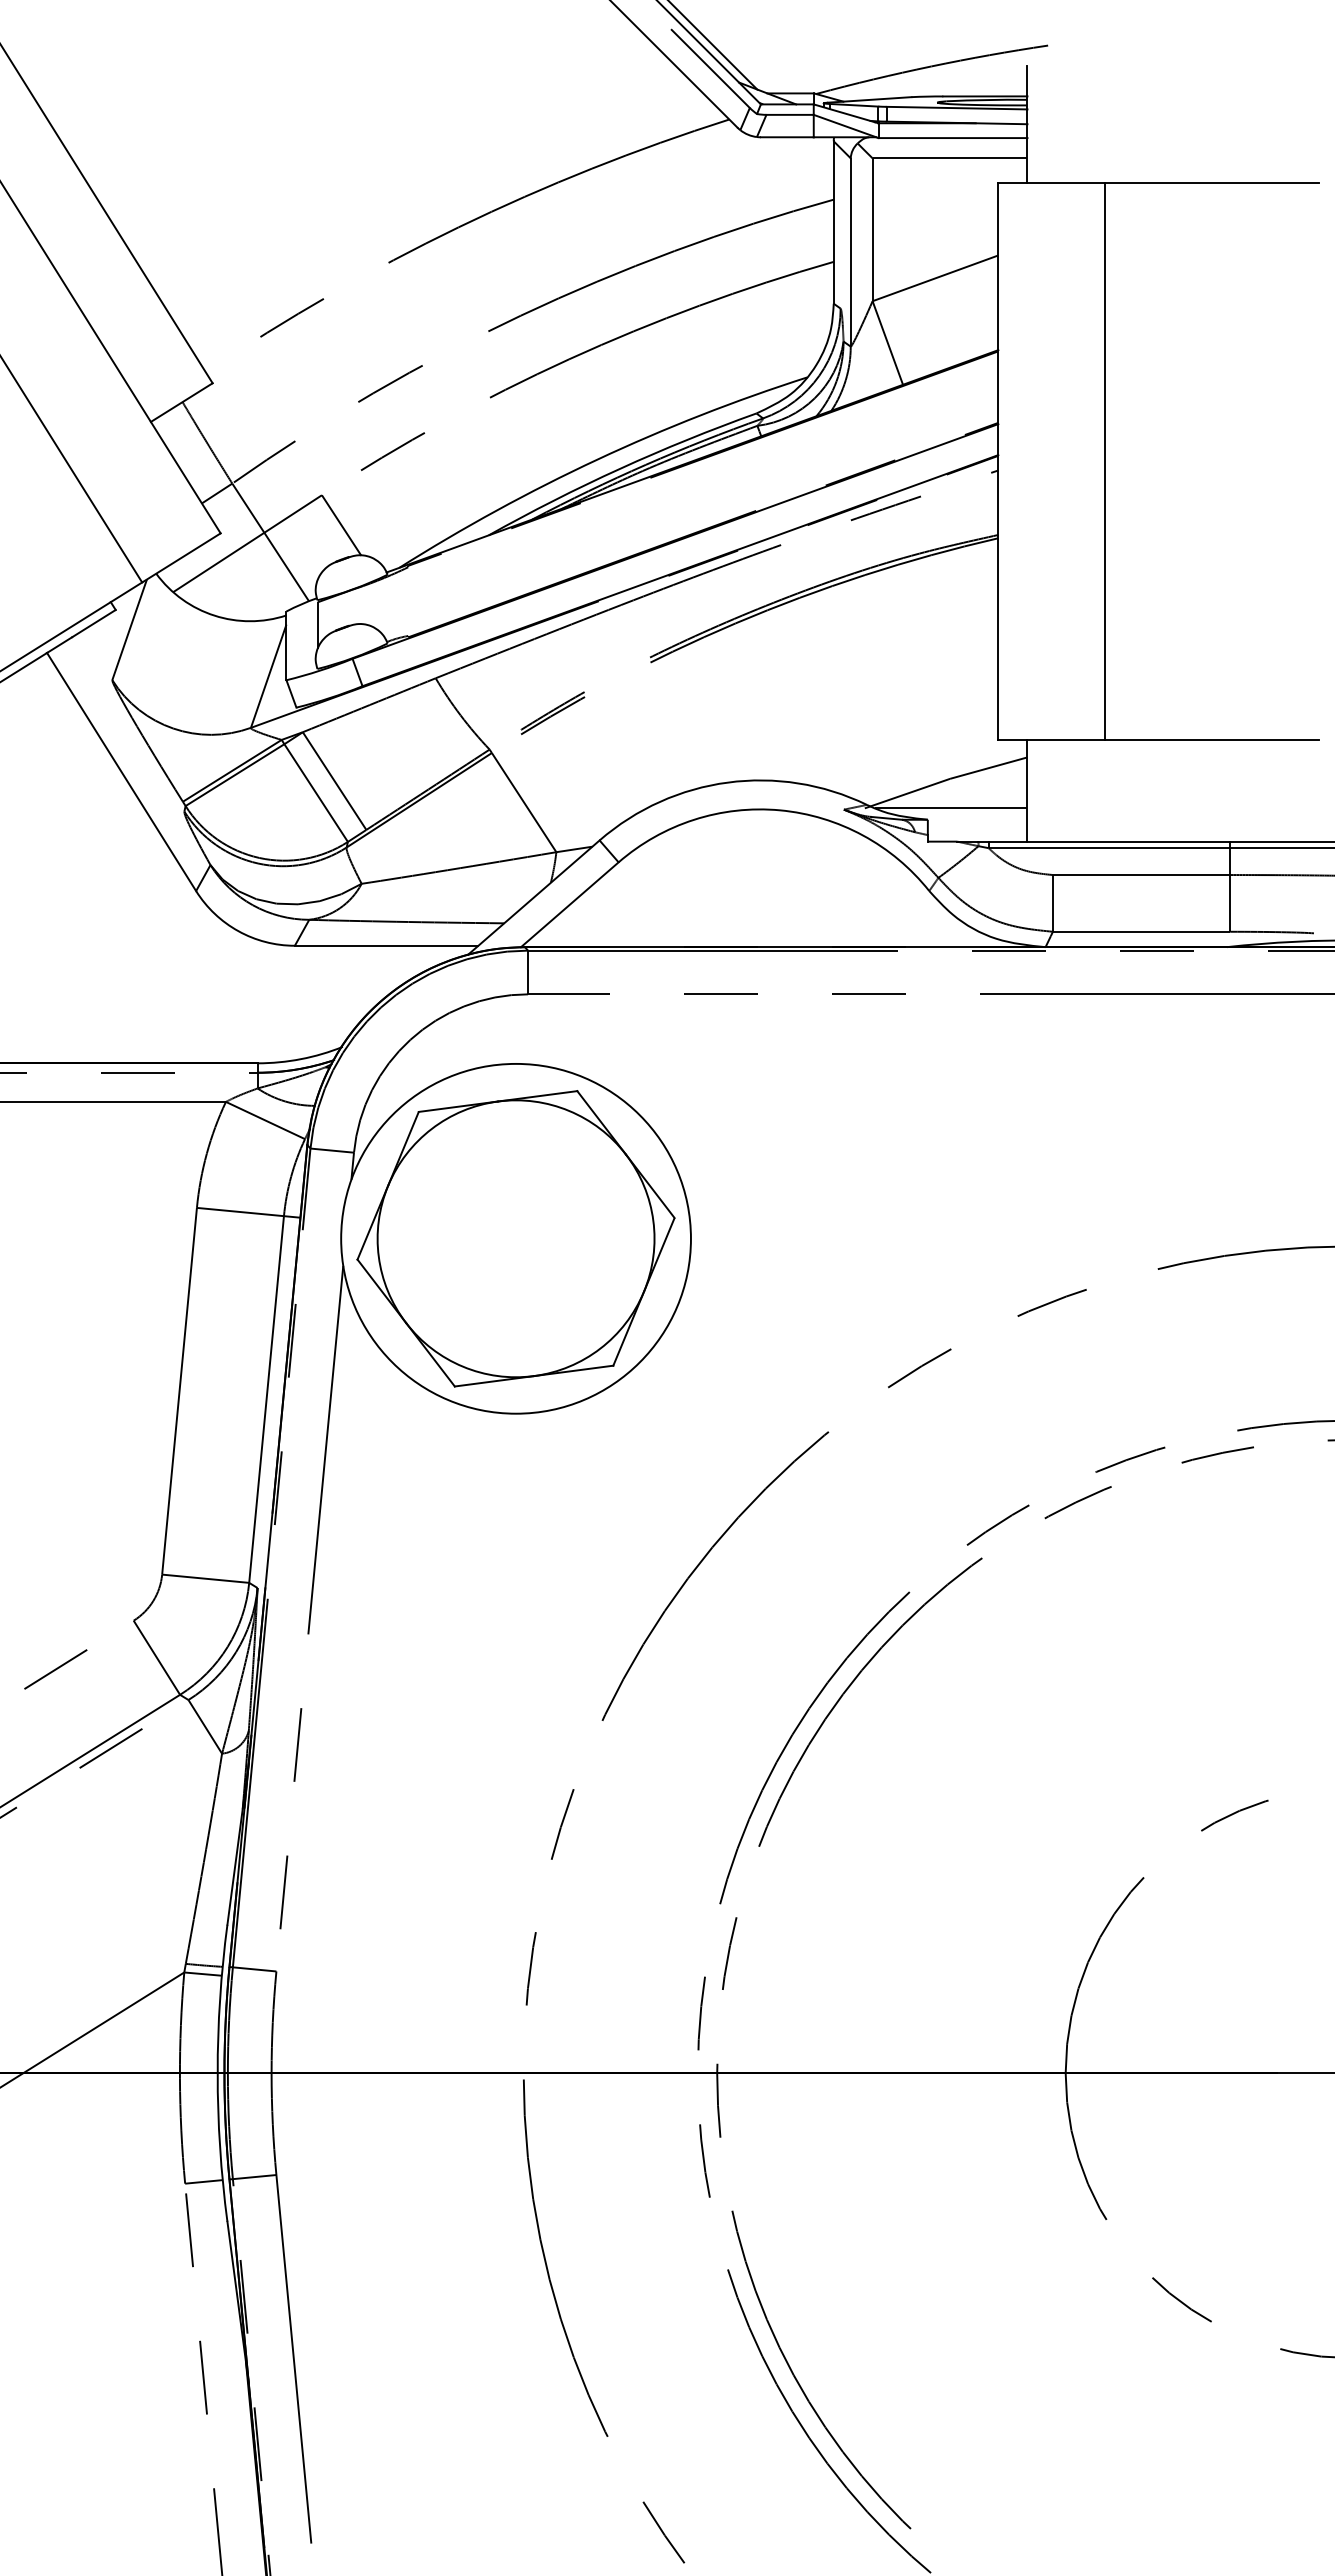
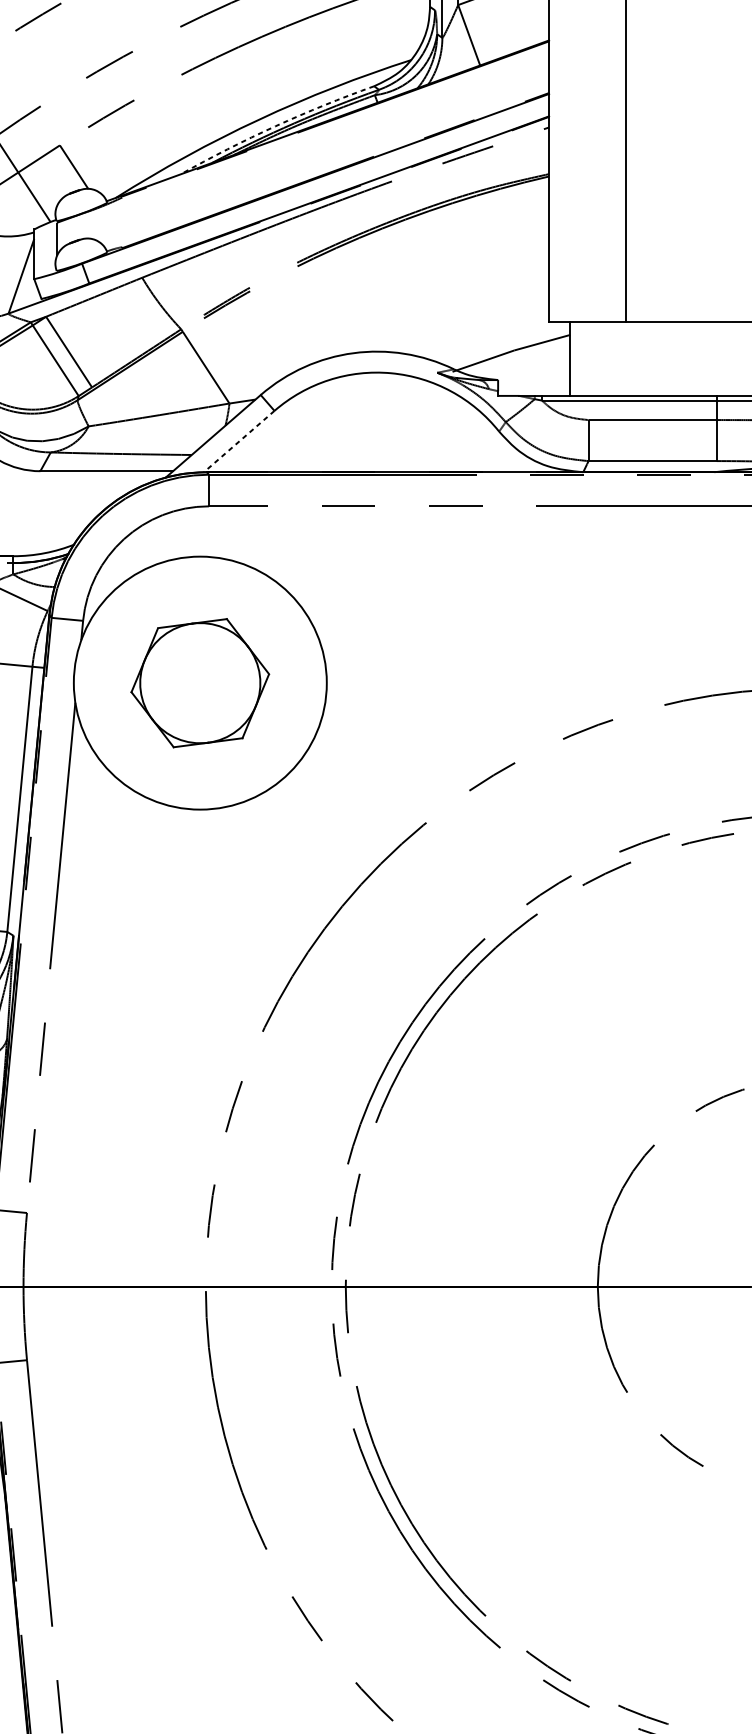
arc: (620, 468) -> (275, 126), solid -> dashed
line: (951, 808) -> (515, 371), removed
line: (569, 904) -> (238, 441), solid -> dashed
part: (515, 1238) -> (199, 682), size x0.6

